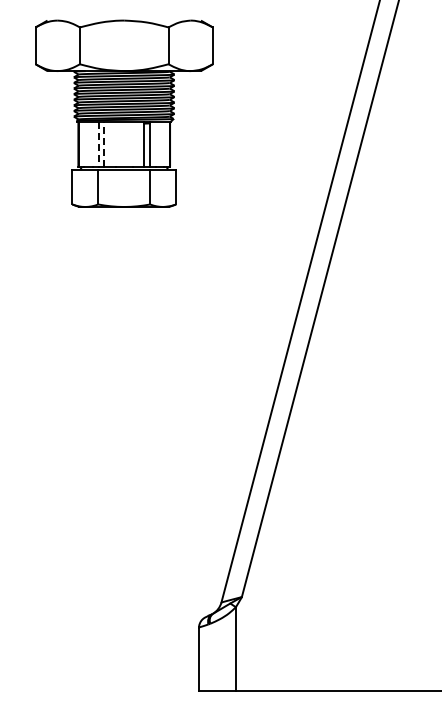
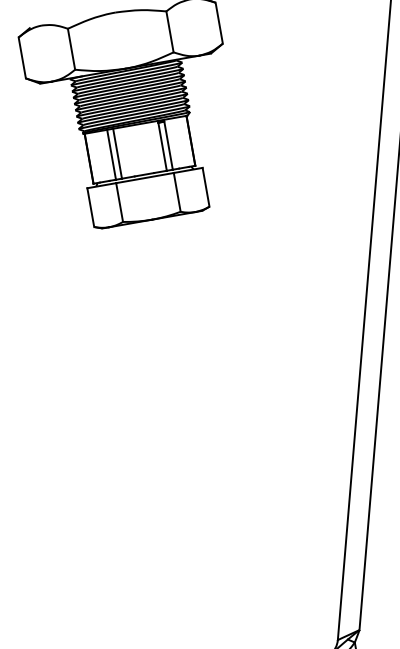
line: (104, 143) -> (117, 152), dashed -> solid
line: (98, 144) -> (111, 155), dashed -> solid

